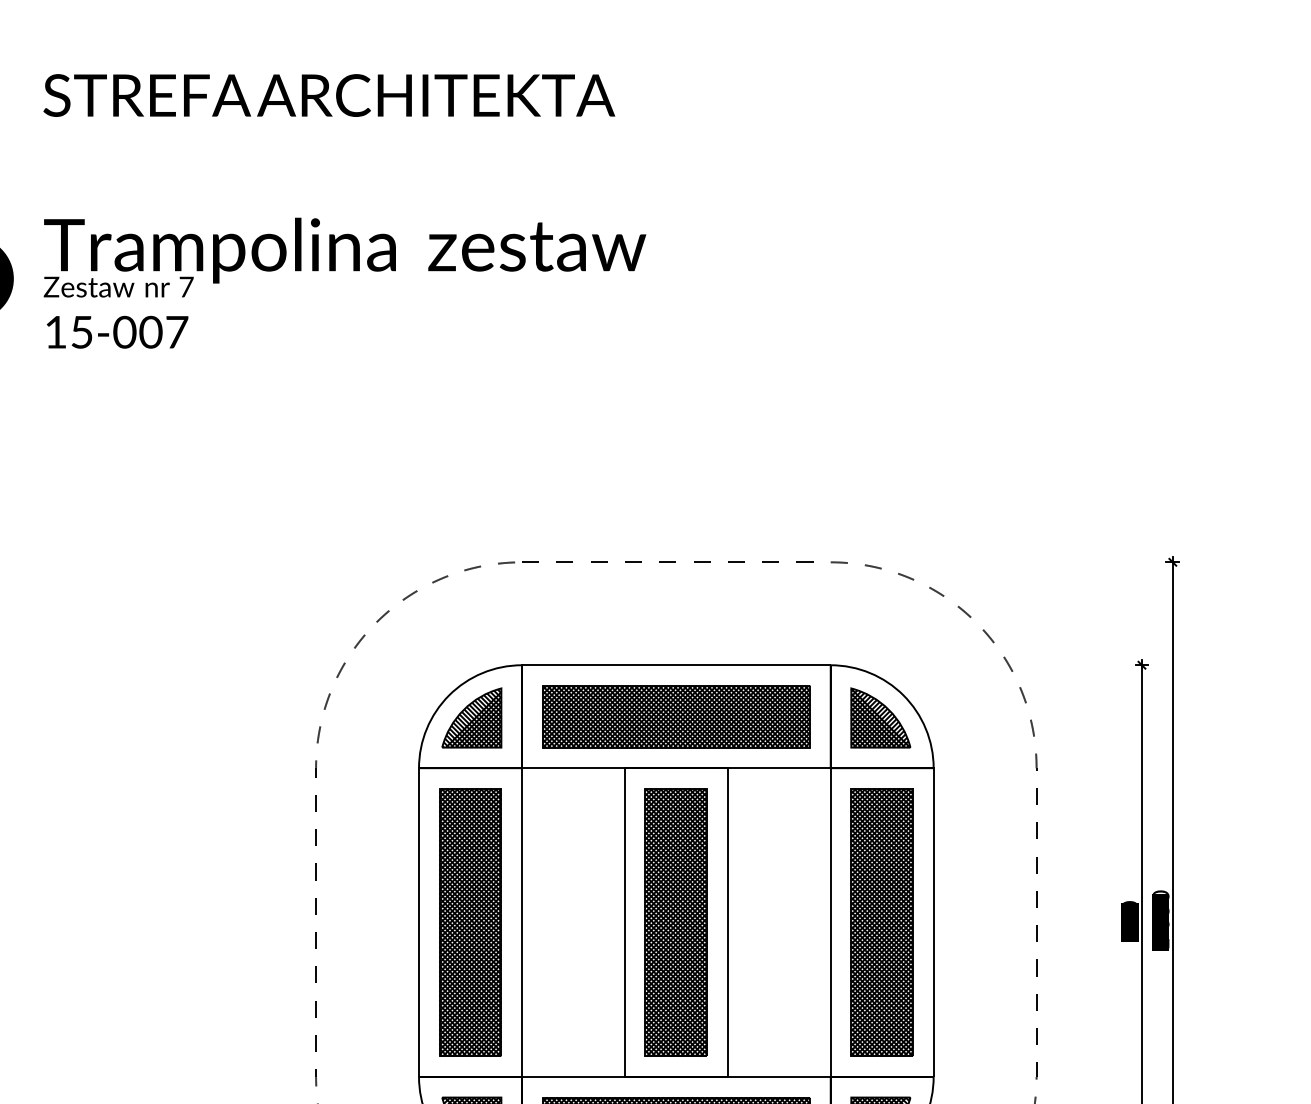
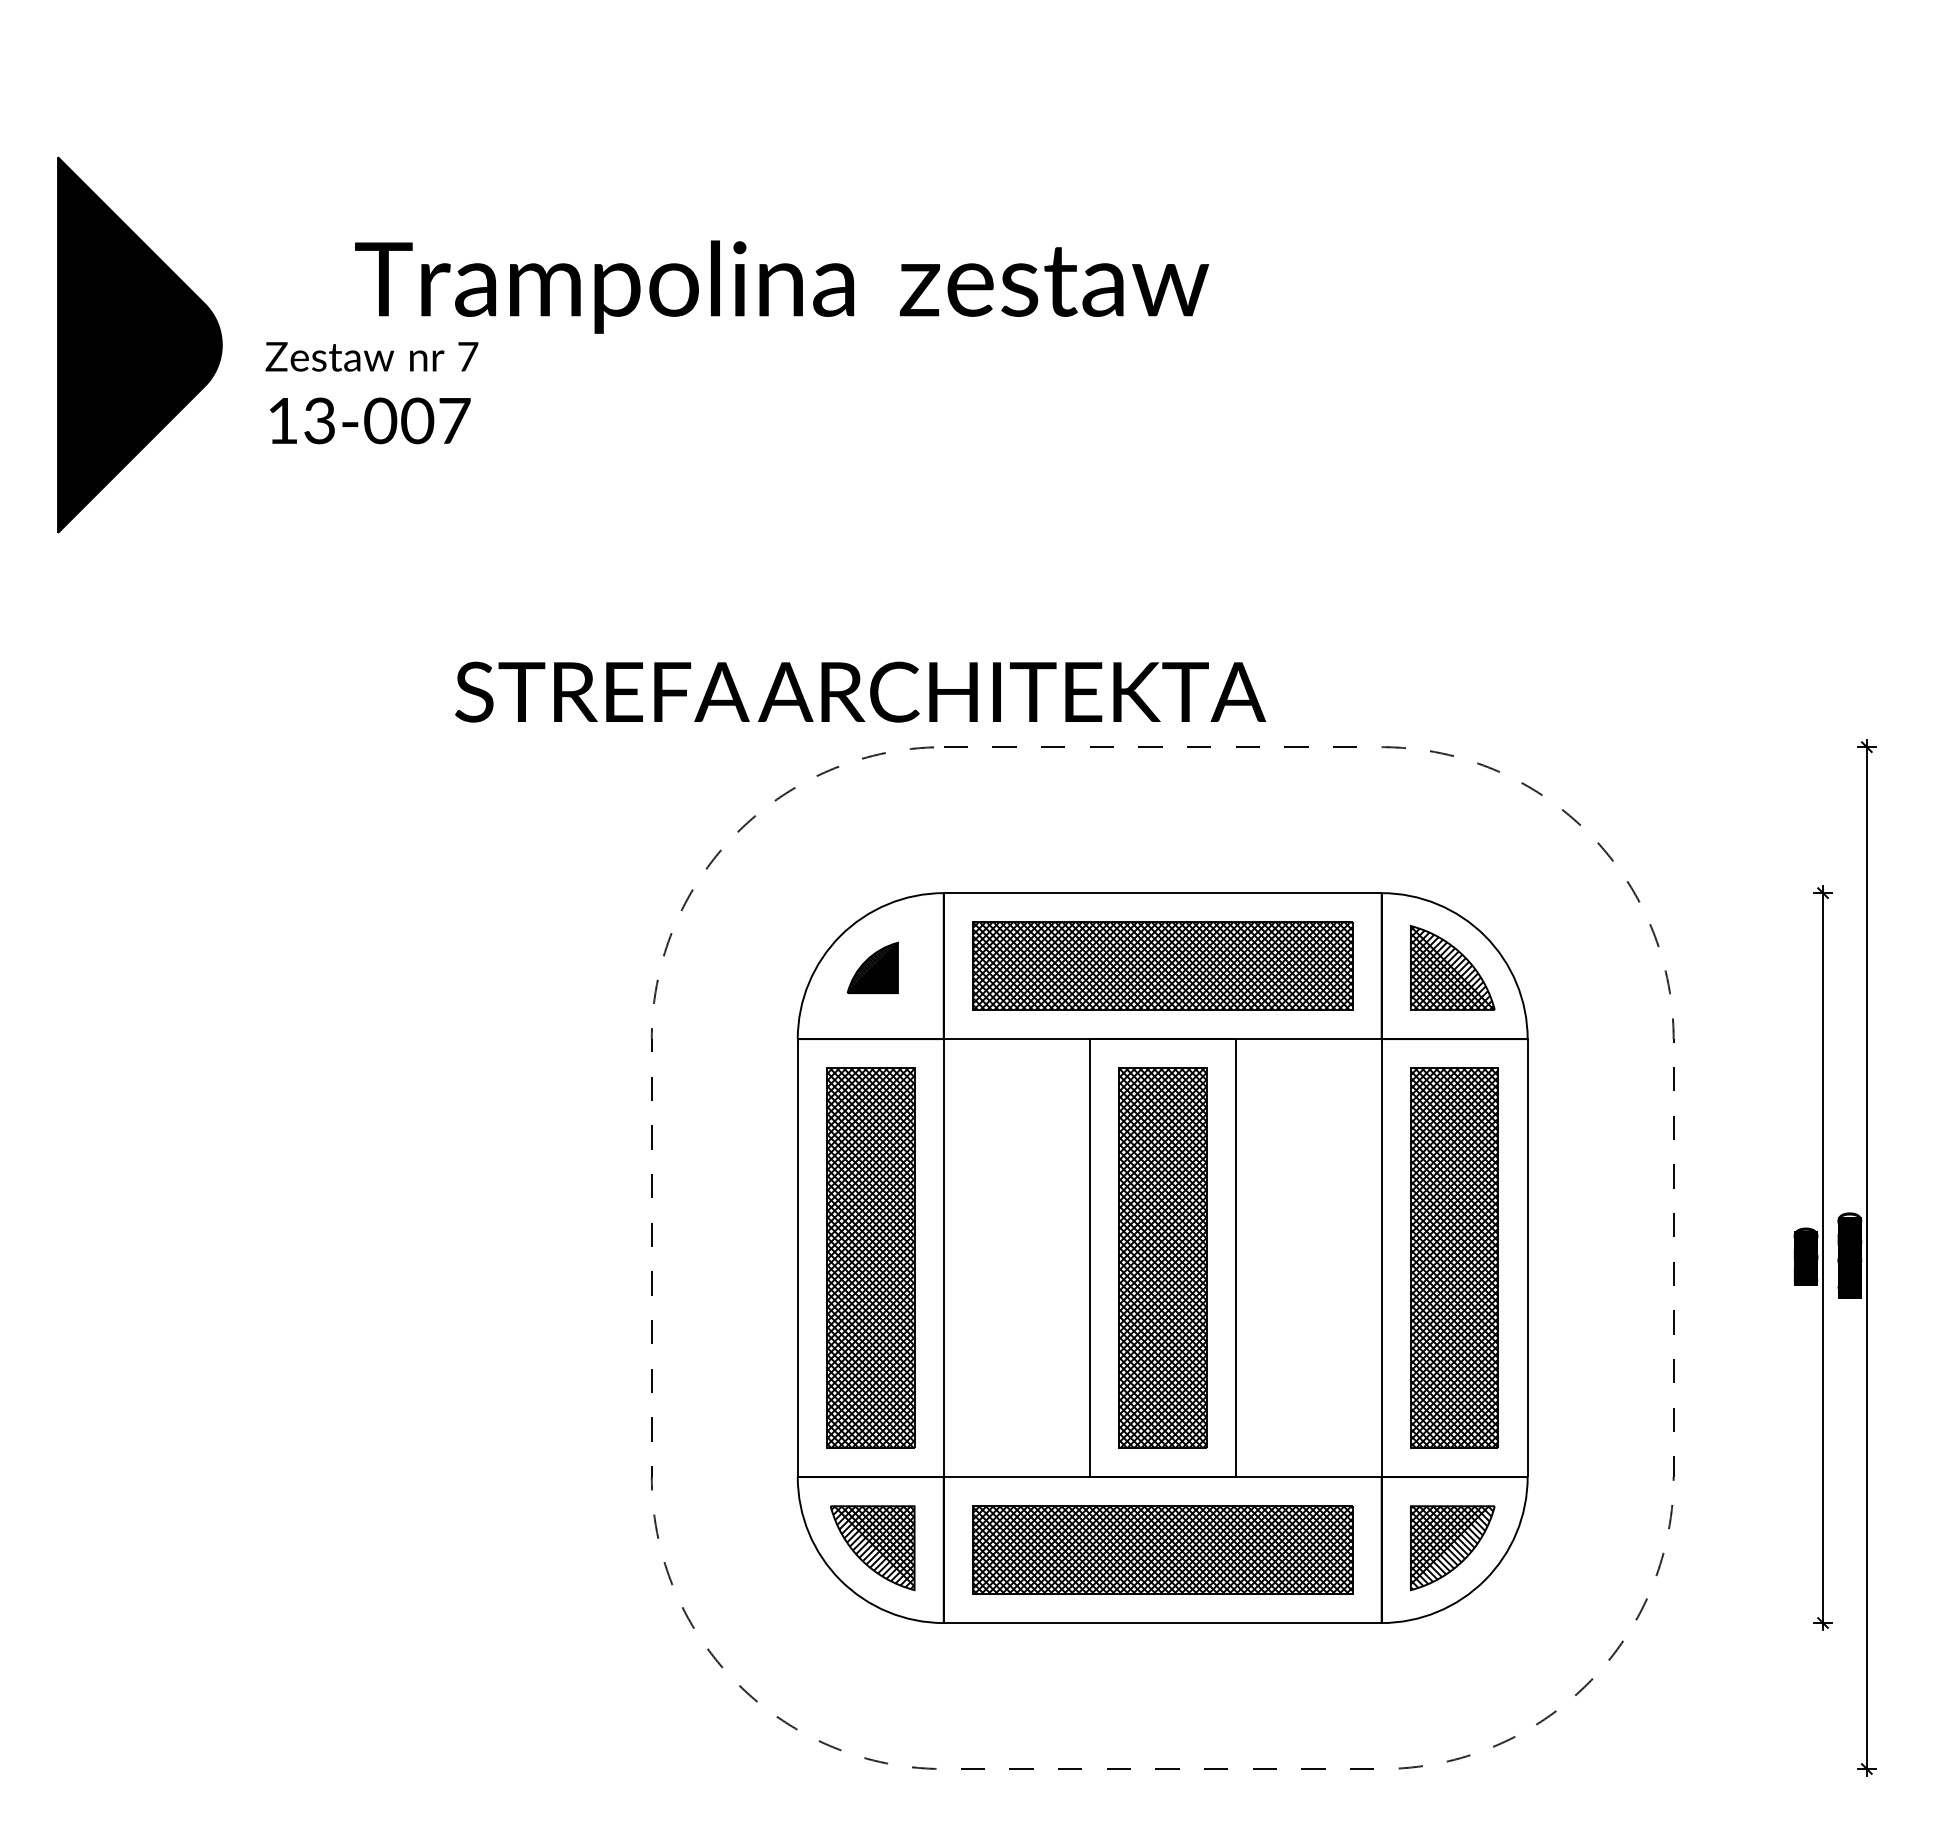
text: (329, 95) -> (860, 691), moved
text: (345, 250) -> (782, 286), moved
text: (81, 331) -> (319, 420), 15-007 -> 13-007
part: (471, 717) -> (872, 967), size x0.6

